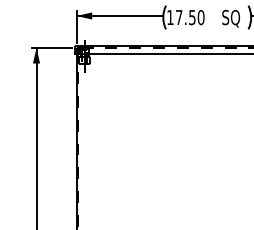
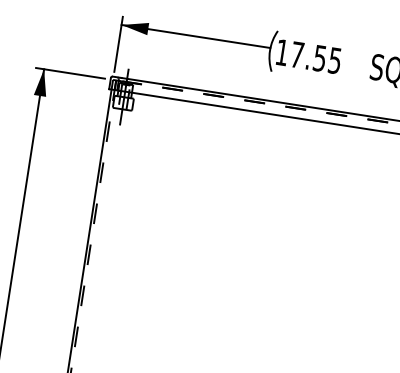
text: (200, 17) -> (333, 60), 17.50 -> 17.55

